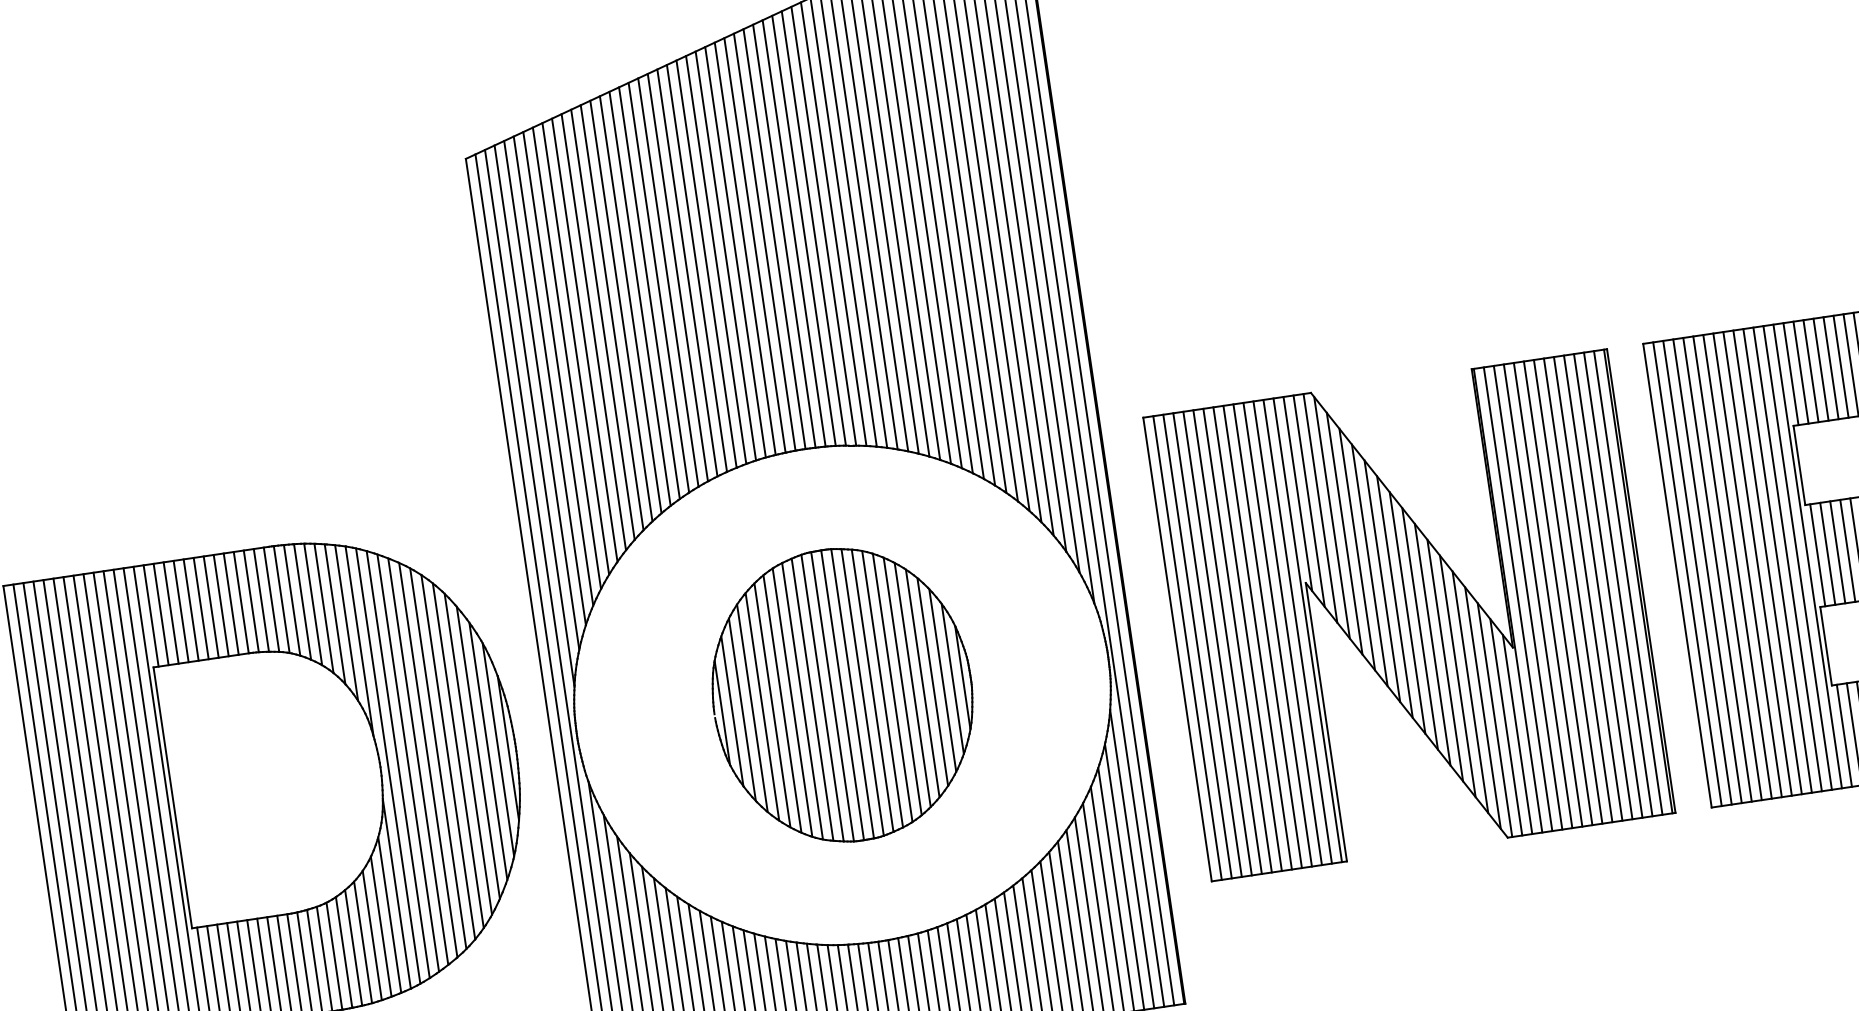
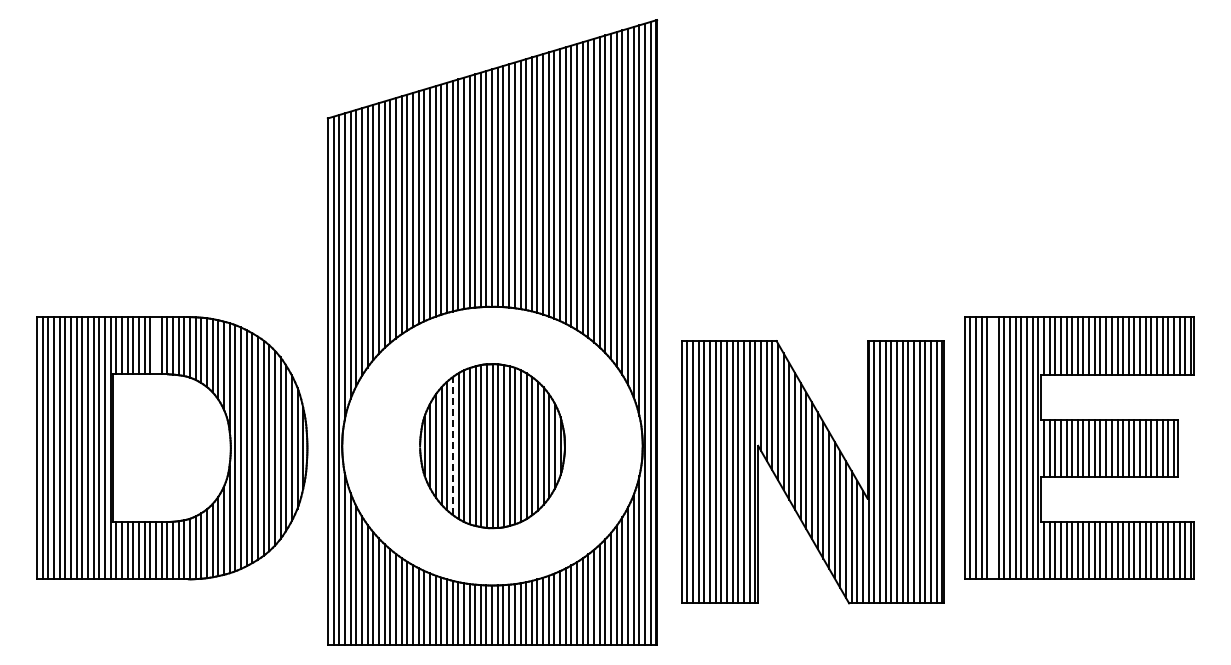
line: (1727, 568) -> (992, 448), removed
line: (220, 605) -> (155, 345), removed
part: (1408, 615) -> (812, 472), moved
line: (771, 706) -> (452, 446), solid -> dashed

